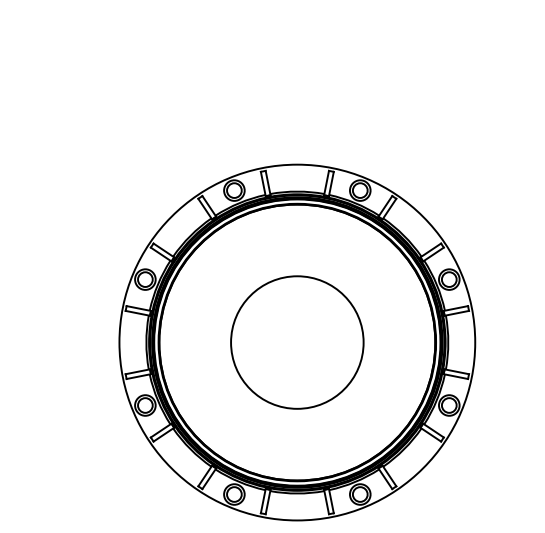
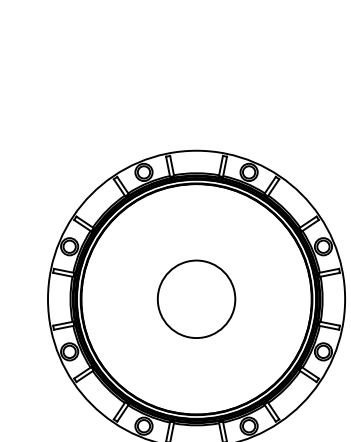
circle: (297, 342) -> (196, 299), size x0.7

